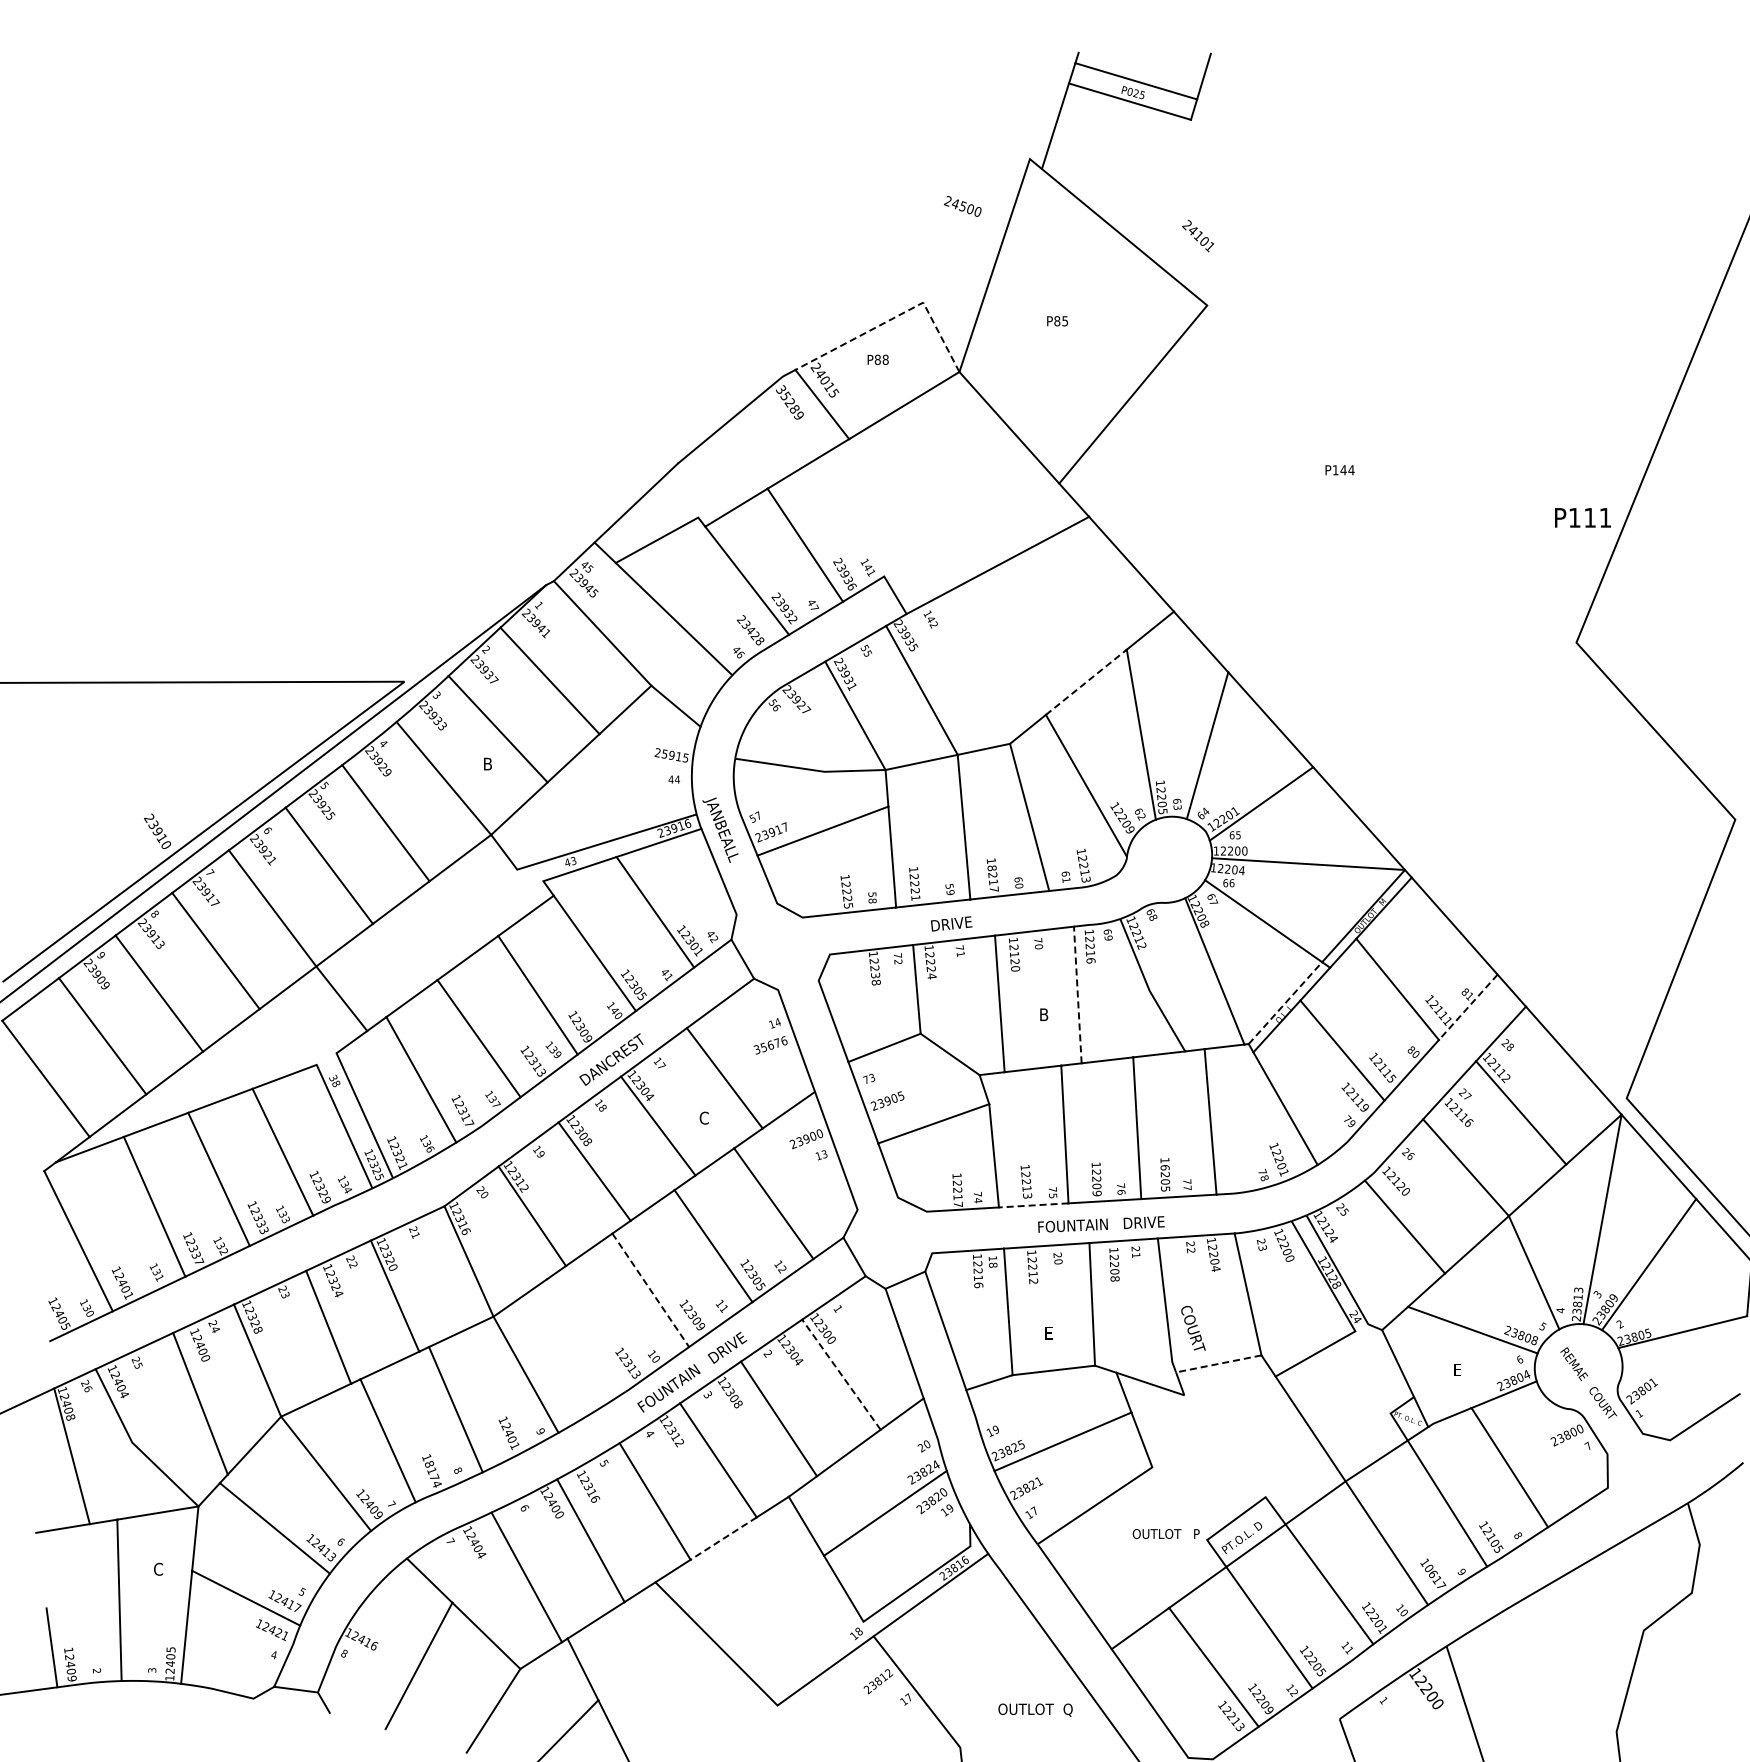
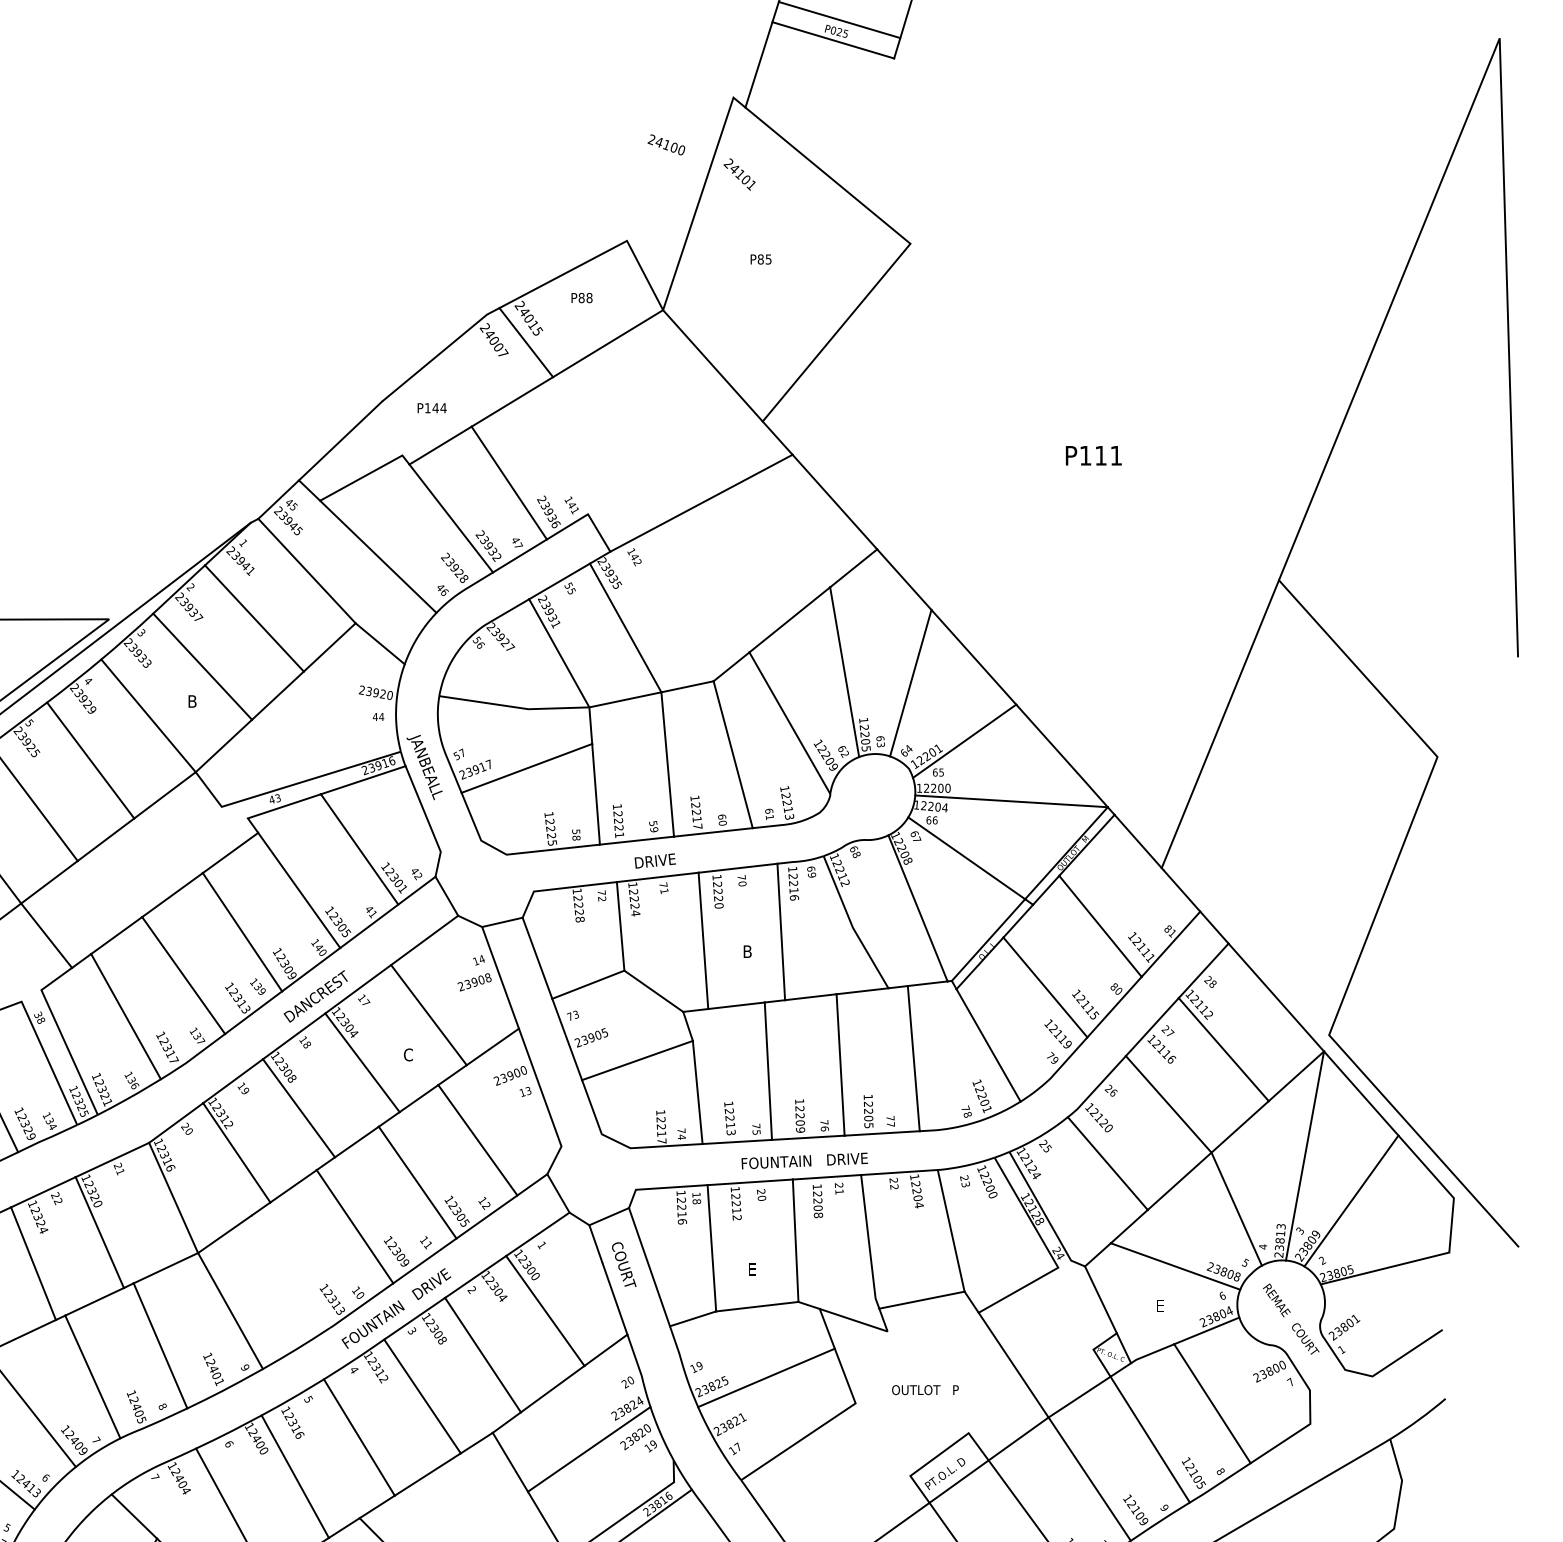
text: (962, 206) -> (666, 144), 24500 -> 24100
text: (1197, 236) -> (739, 174), moved
line: (894, 317) -> (598, 255), dashed -> solid
text: (789, 402) -> (493, 340), 35289 -> 24007
text: (1339, 470) -> (431, 408), moved
text: (1582, 517) -> (1093, 455), moved
text: (750, 630) -> (454, 568), 23428 -> 23928
line: (1086, 682) -> (789, 620), dashed -> solid
text: (675, 755) -> (379, 692), 25915 -> 23920
line: (1517, 786) -> (1220, 723), added
text: (991, 868) -> (695, 805), 18217 -> 12217
text: (1014, 953) -> (718, 890), 12120 -> 12220
text: (875, 975) -> (579, 912), 12238 -> 12228
line: (798, 985) -> (502, 922), added
line: (1077, 994) -> (780, 931), dashed -> solid
line: (1285, 1003) -> (988, 940), dashed -> solid
line: (1468, 1007) -> (1171, 944), dashed -> solid
text: (770, 1045) -> (474, 982), 35676 -> 23908
text: (1164, 1167) -> (867, 1104), 16205 -> 12205
line: (1033, 1205) -> (737, 1142), dashed -> solid
line: (651, 1290) -> (355, 1226), dashed -> solid
text: (1193, 1328) -> (624, 1264), moved
line: (1218, 1363) -> (921, 1299), dashed -> solid
line: (841, 1374) -> (545, 1310), dashed -> solid
text: (432, 1473) -> (137, 1409), 18174 -> 12405
text: (1165, 1533) -> (924, 1389), moved
line: (723, 1538) -> (427, 1474), dashed -> solid
text: (1435, 1576) -> (1138, 1512), 10617 -> 12109

